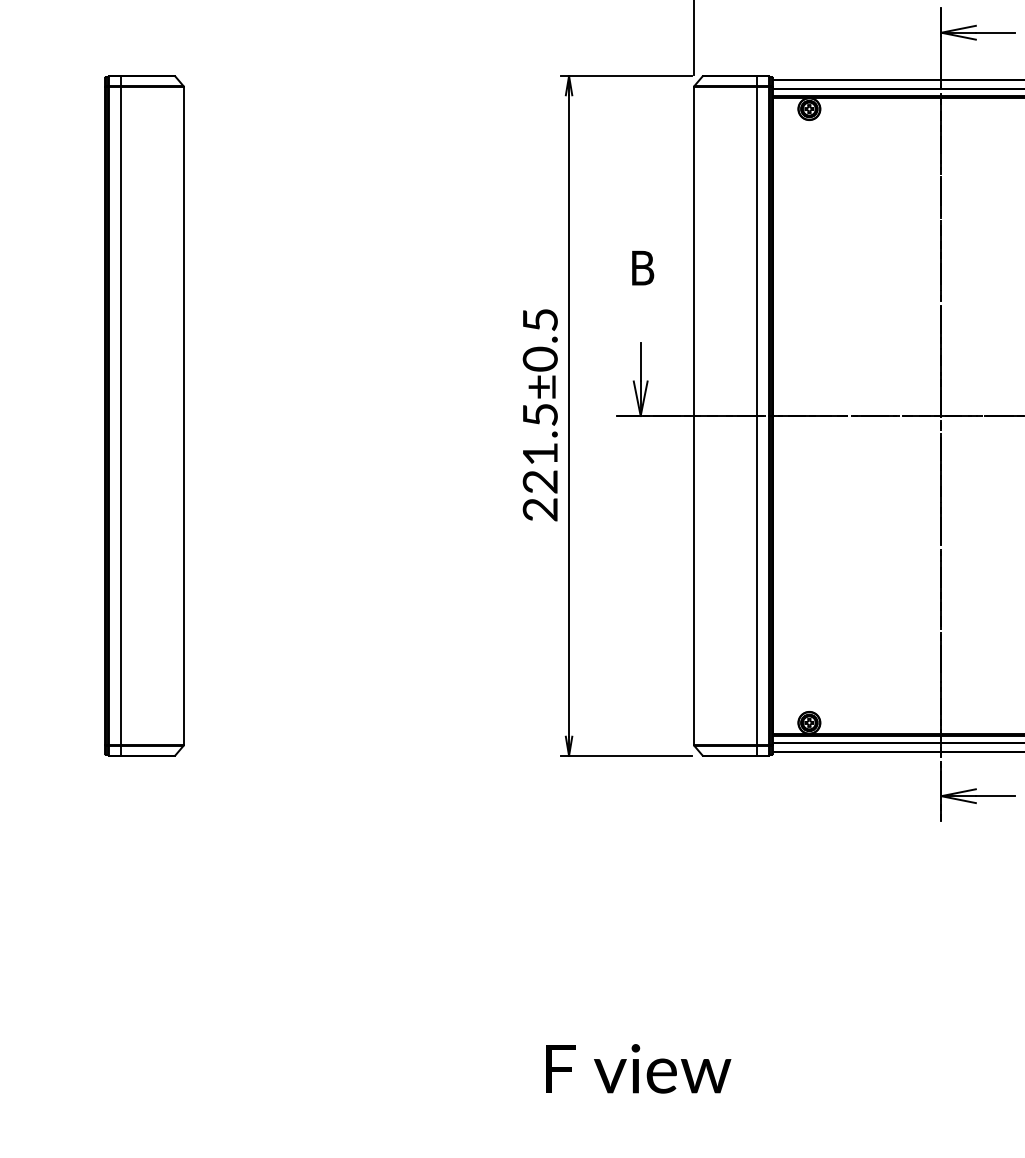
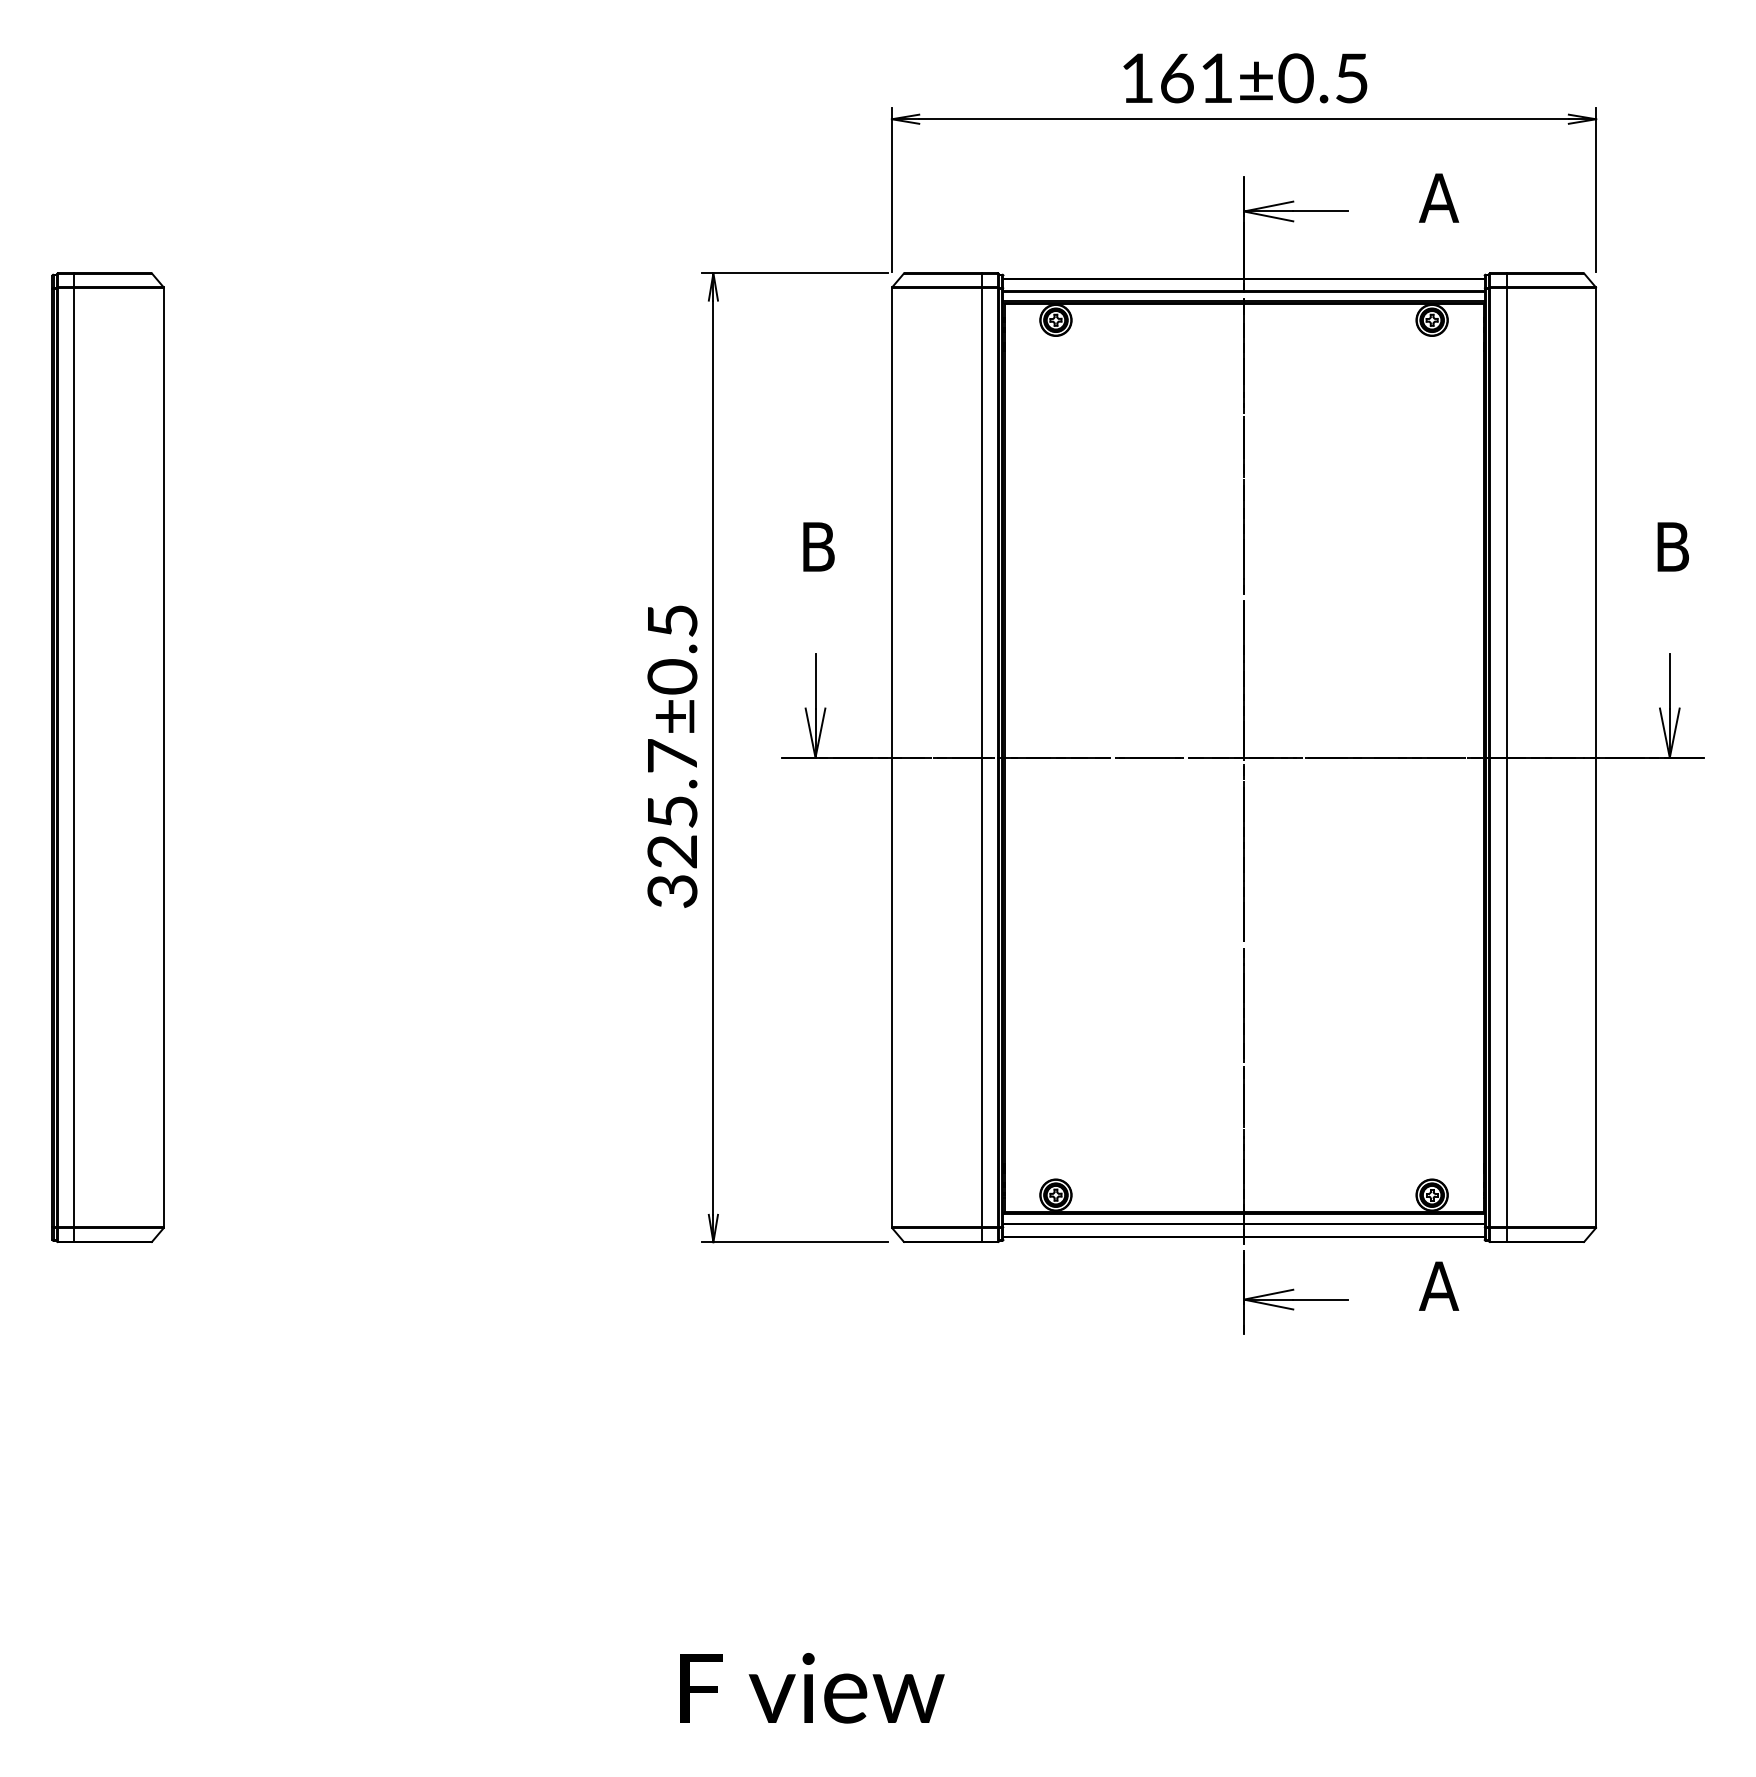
text: (540, 462) -> (672, 823), 221.5±0.5 -> 325.7±0.5

